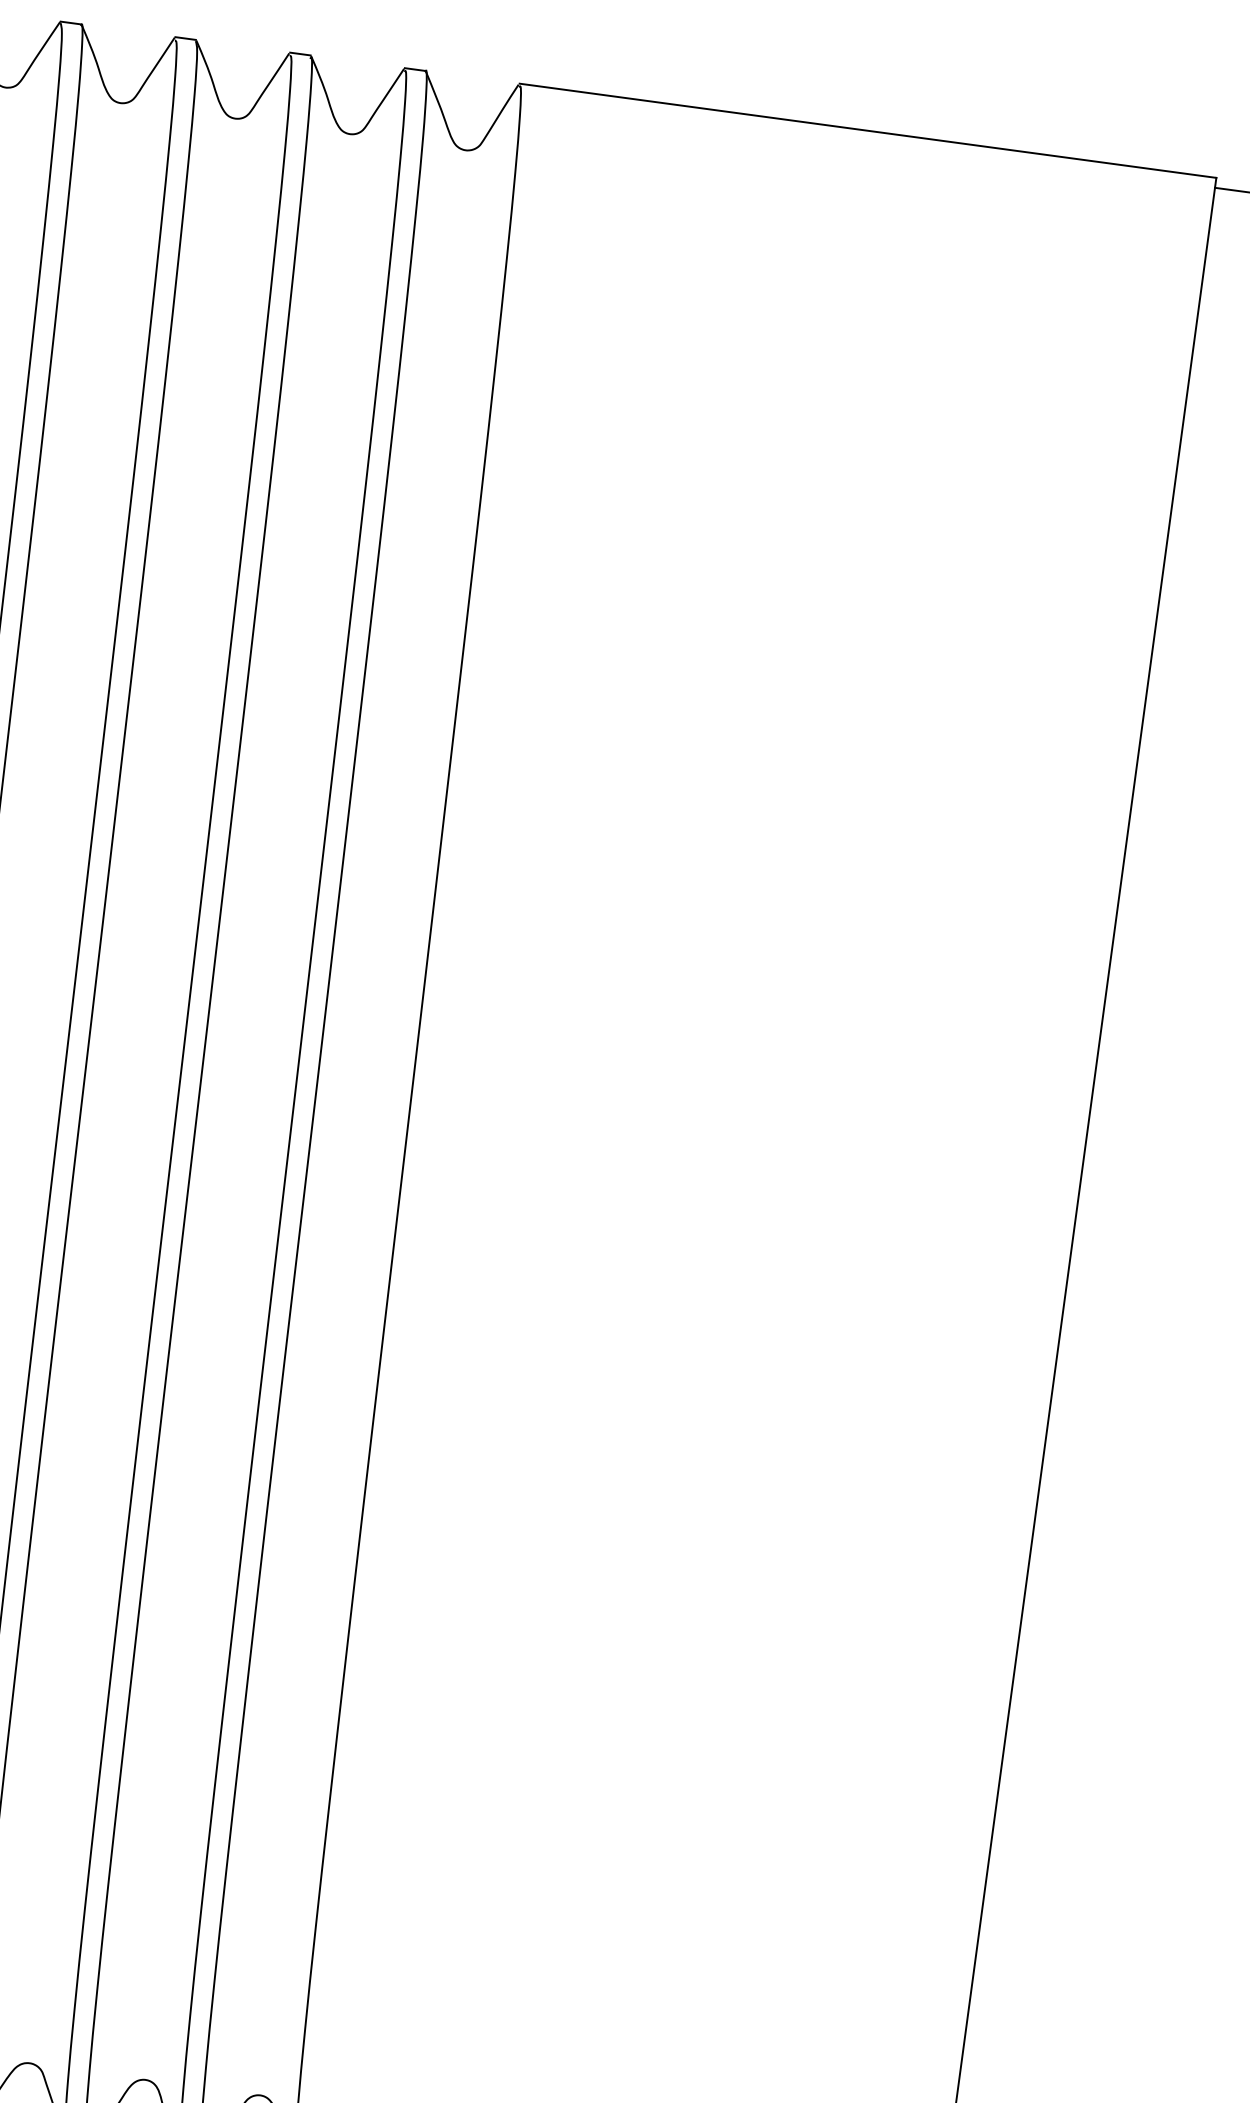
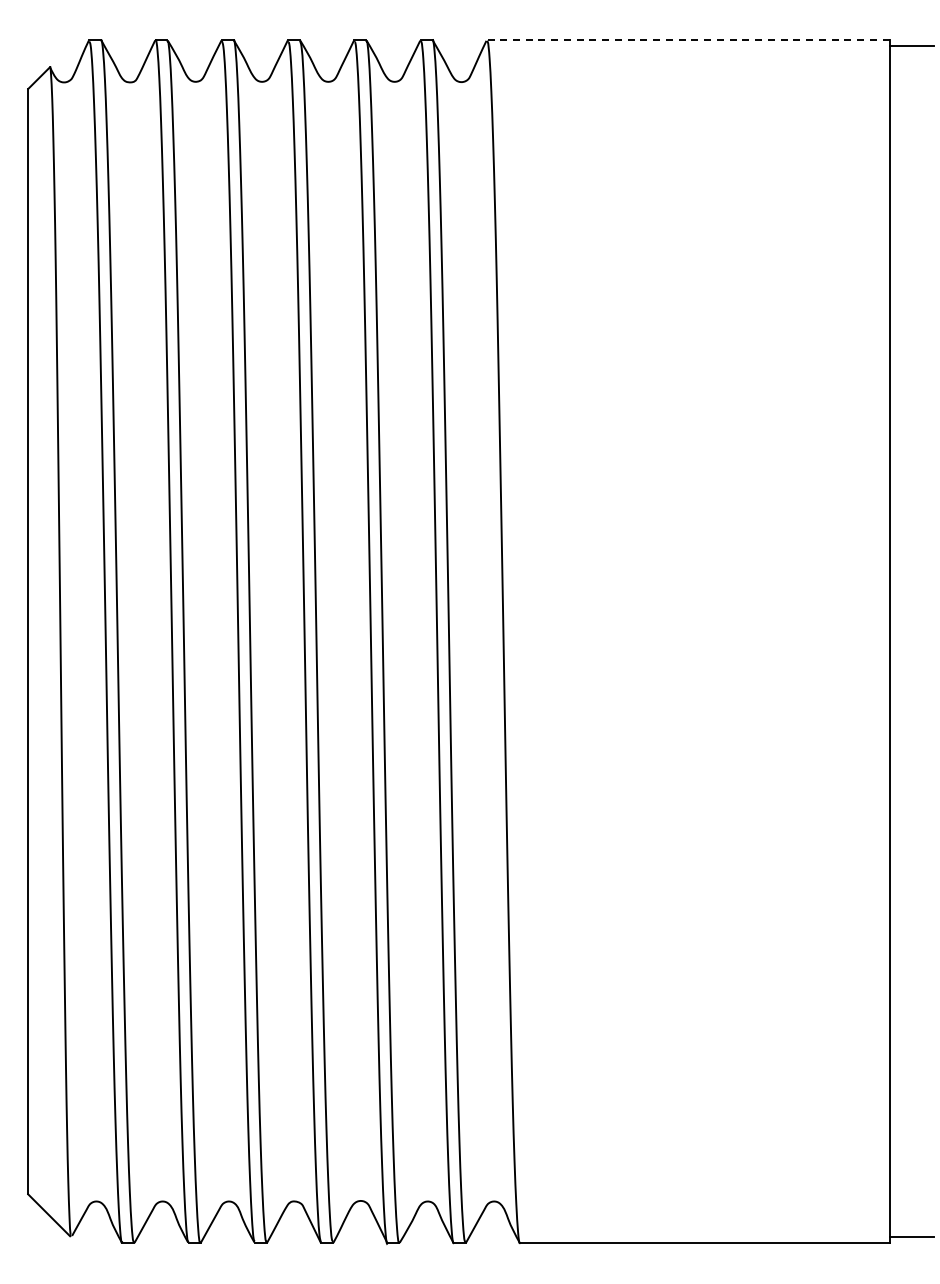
line: (866, 131) -> (687, 40), solid -> dashed

